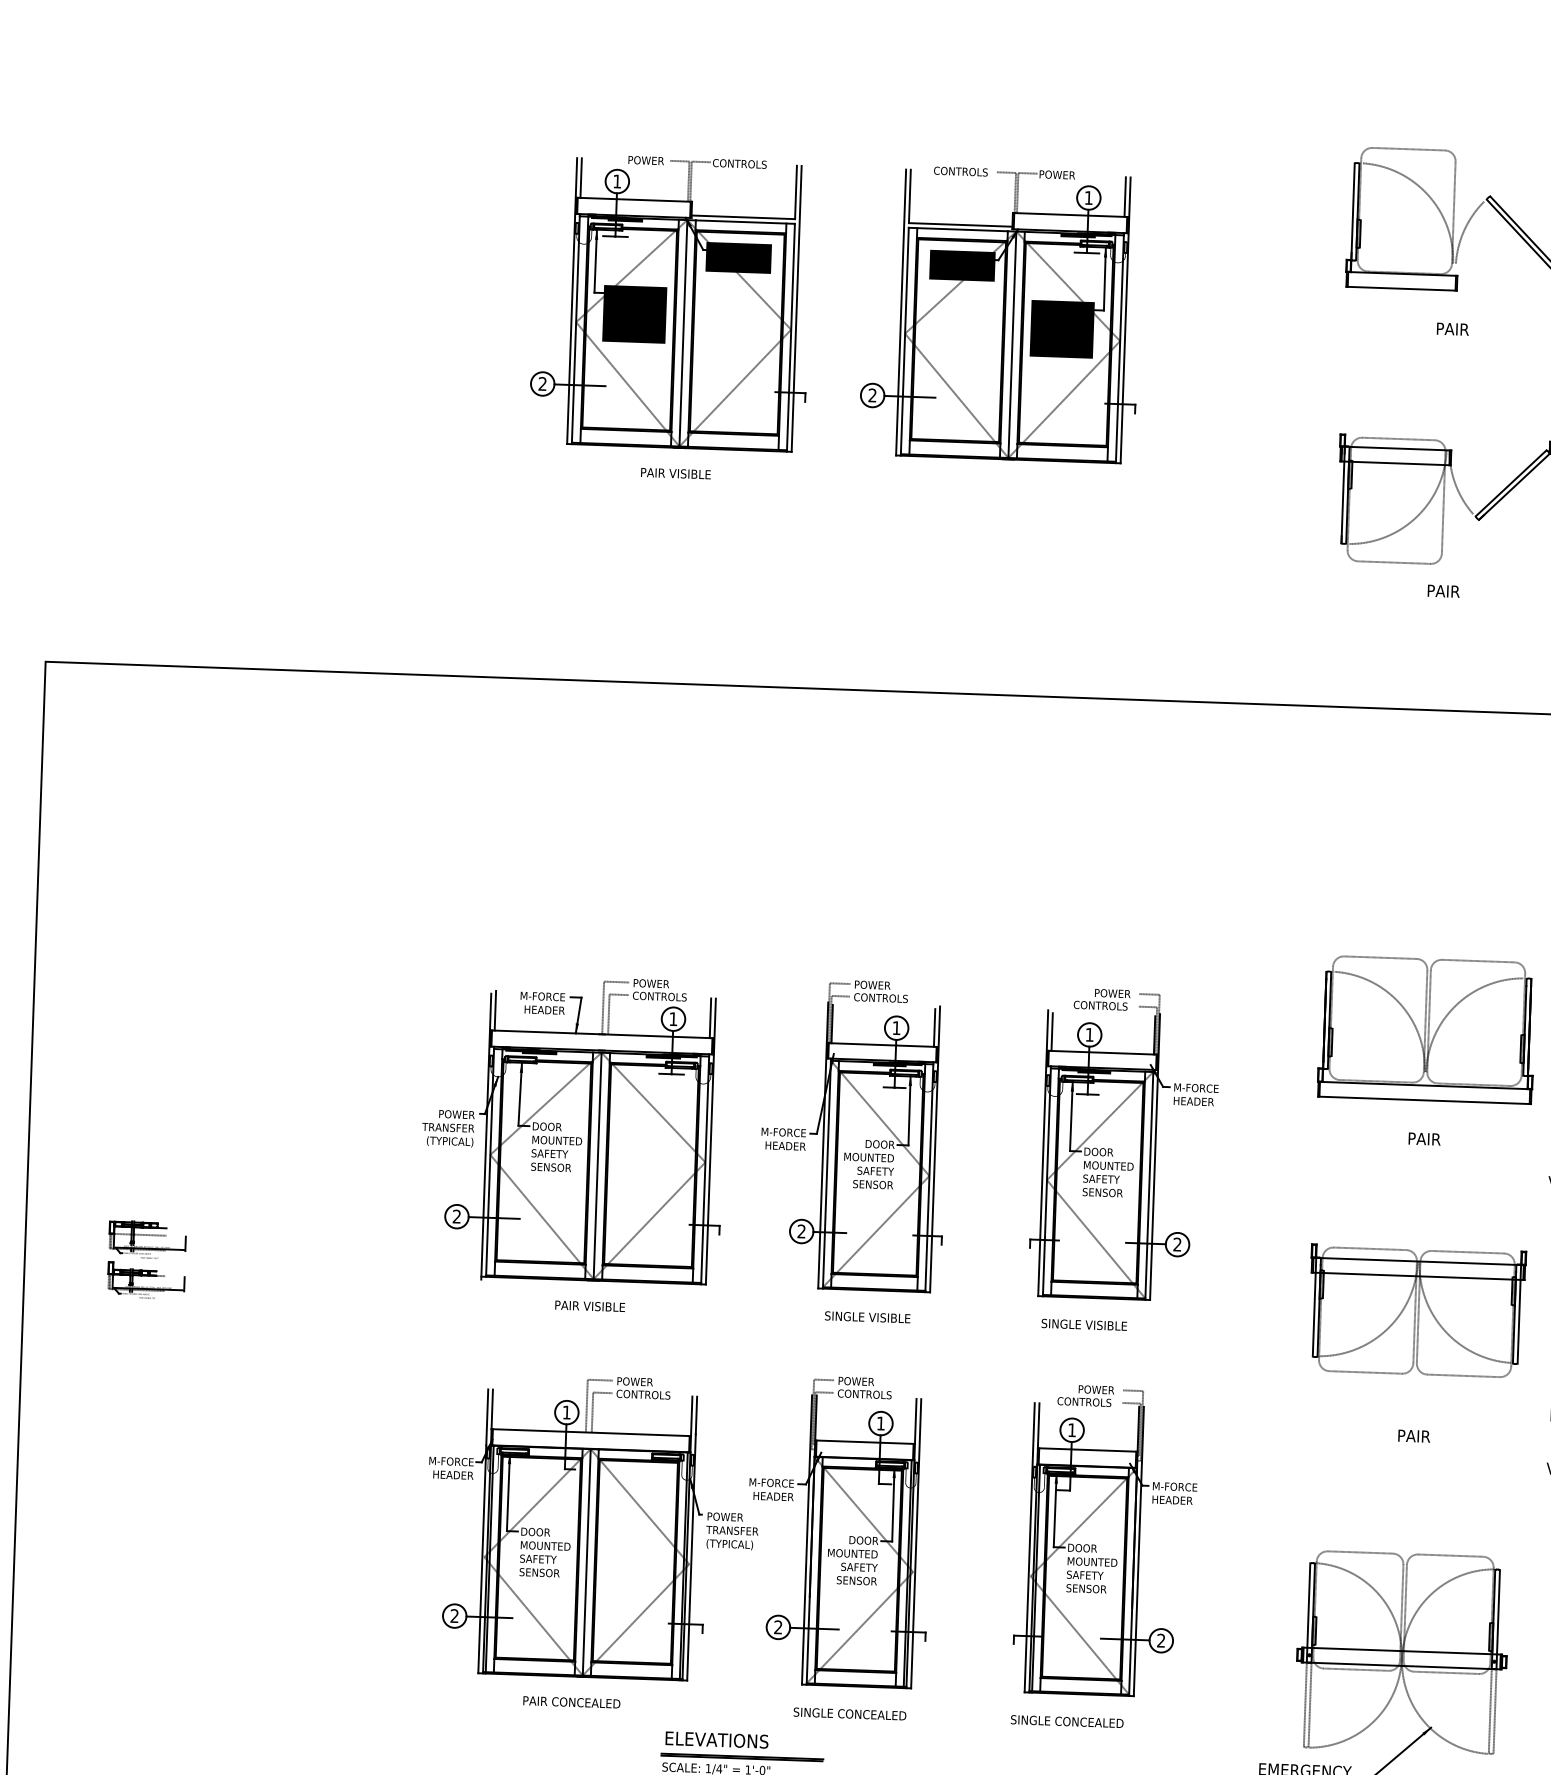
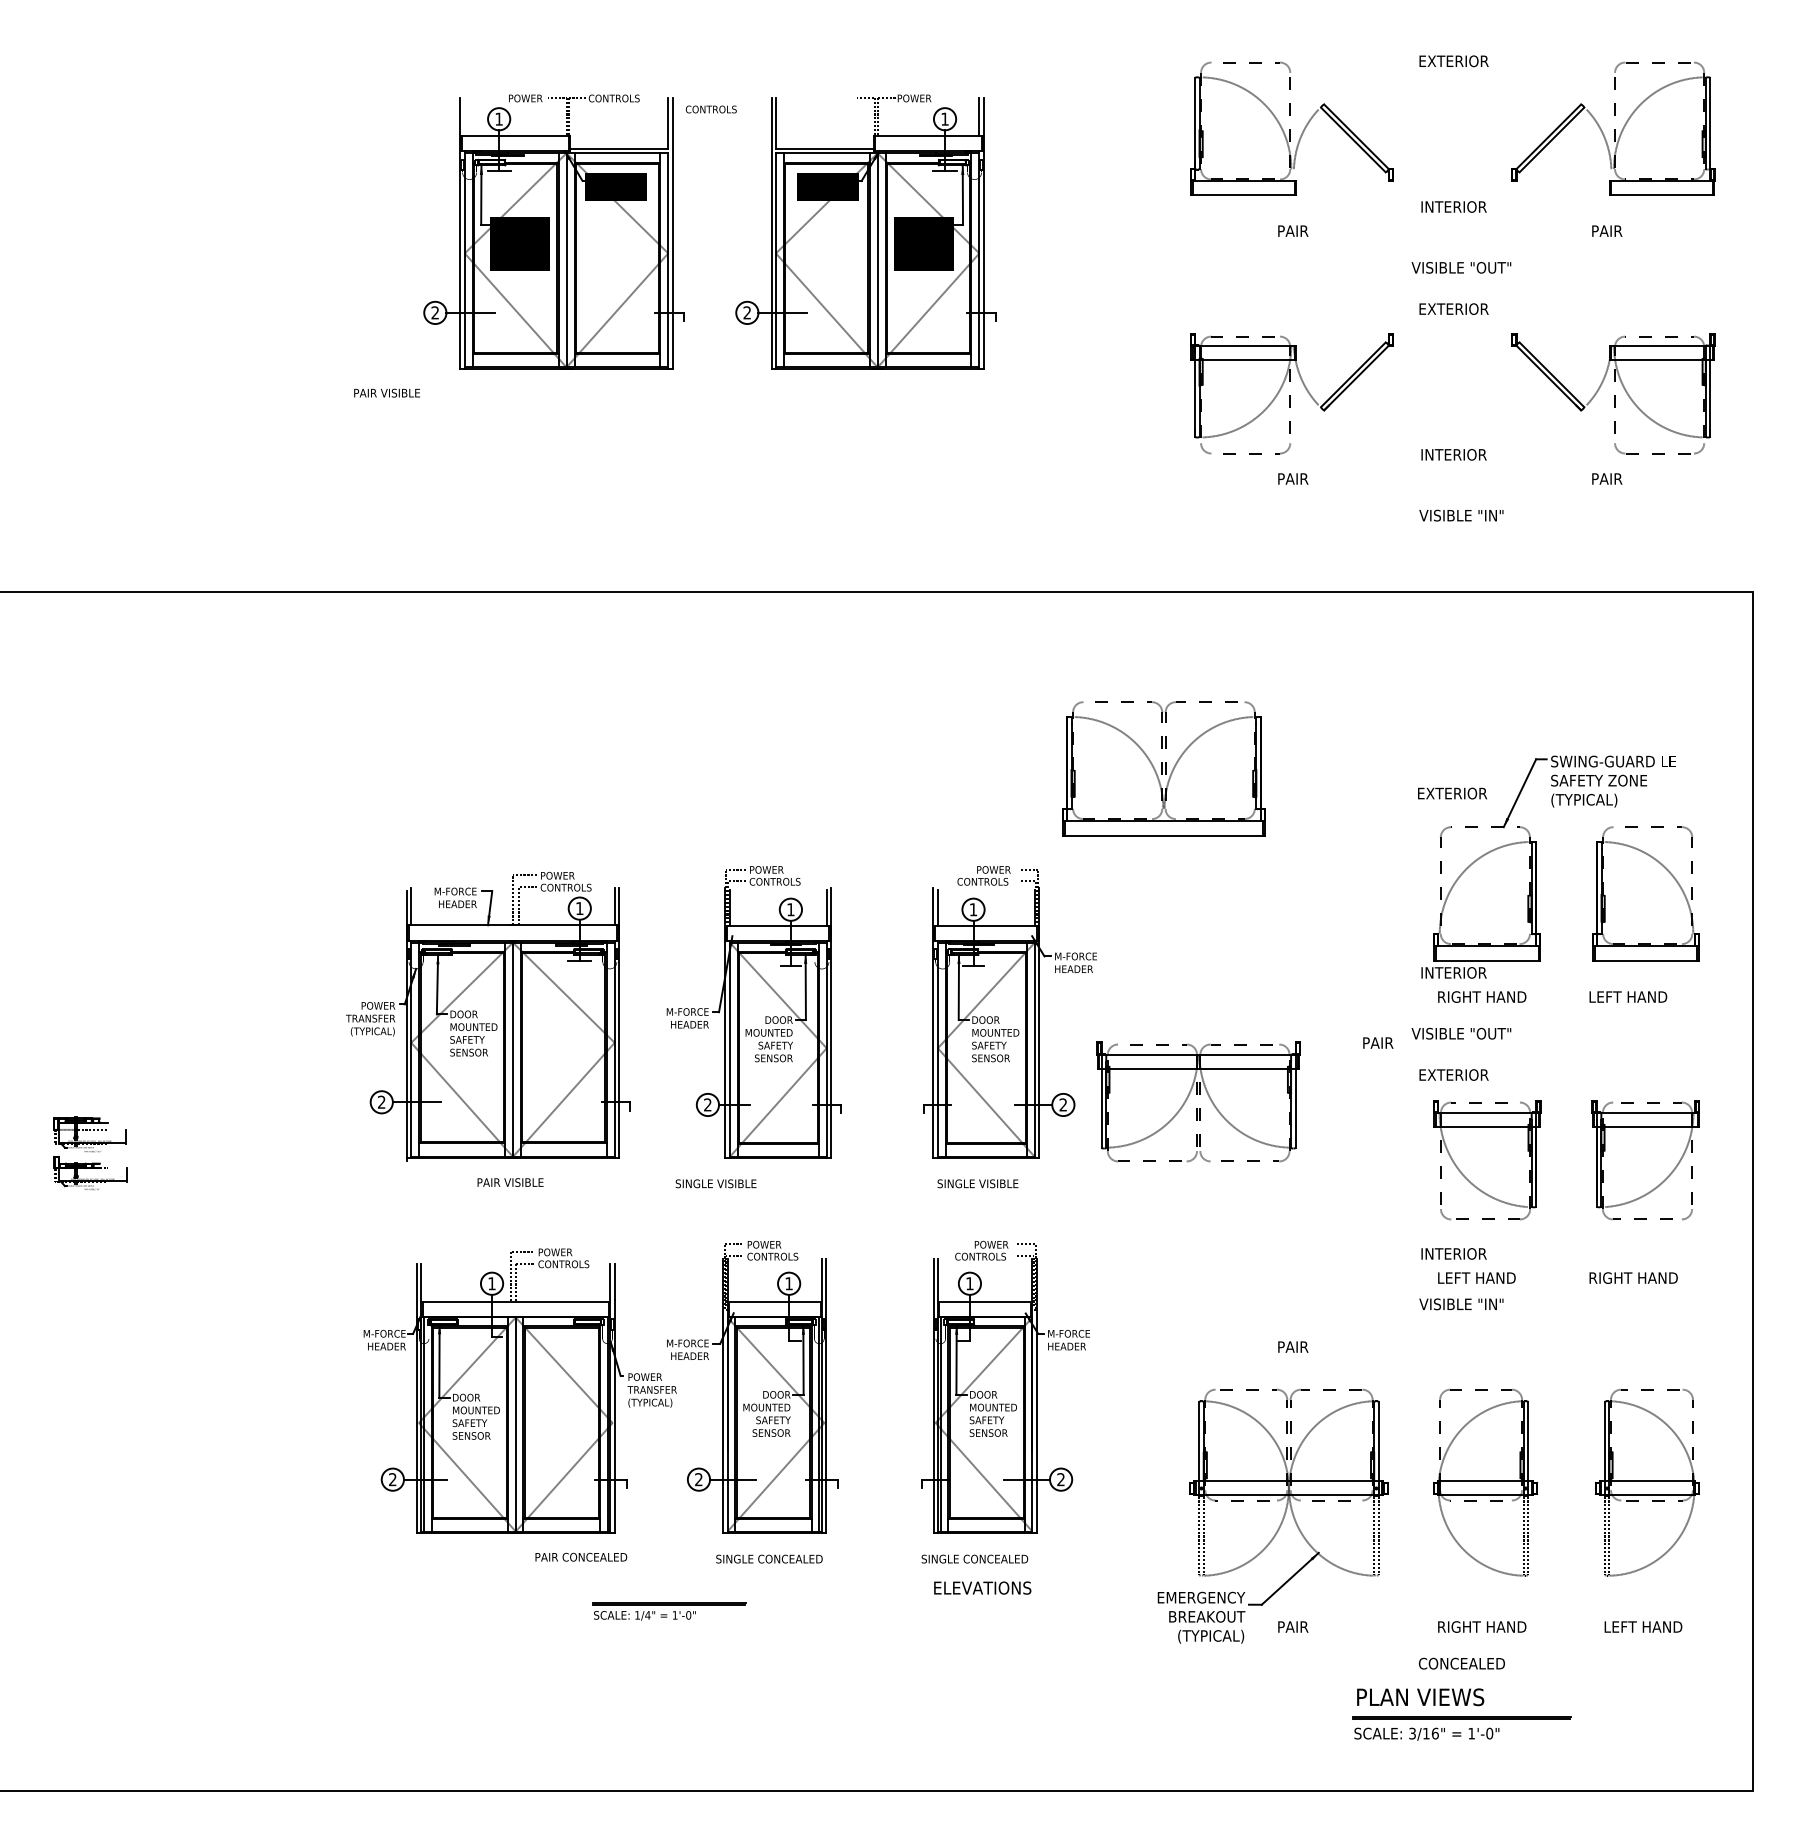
text: (960, 171) -> (710, 109), moved
line: (580, 177) -> (464, 116), removed
text: (675, 472) -> (386, 392), moved
part: (1426, 1029) -> (1163, 768), moved
text: (1424, 1138) -> (1378, 1042), moved
part: (1415, 1303) -> (1197, 1094), moved
text: (867, 1316) -> (715, 1183), moved
text: (1414, 1435) -> (1293, 1346), moved
text: (572, 1701) -> (581, 1556), moved
text: (716, 1739) -> (982, 1587), moved

